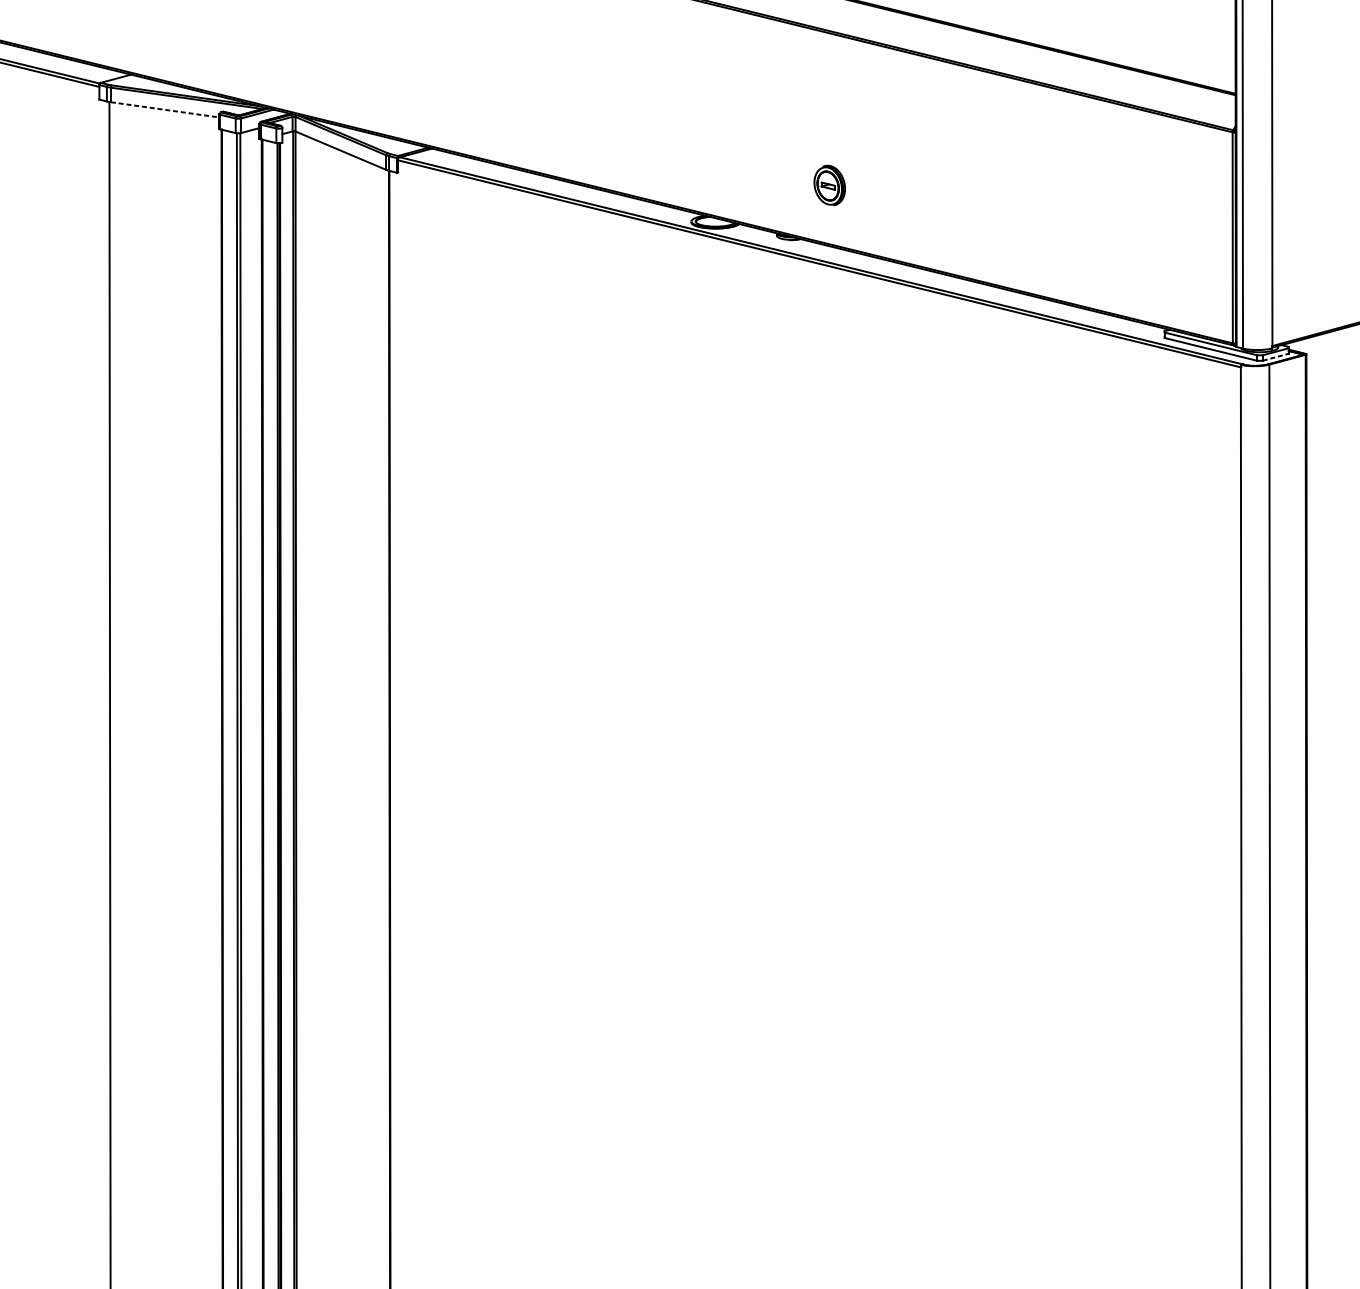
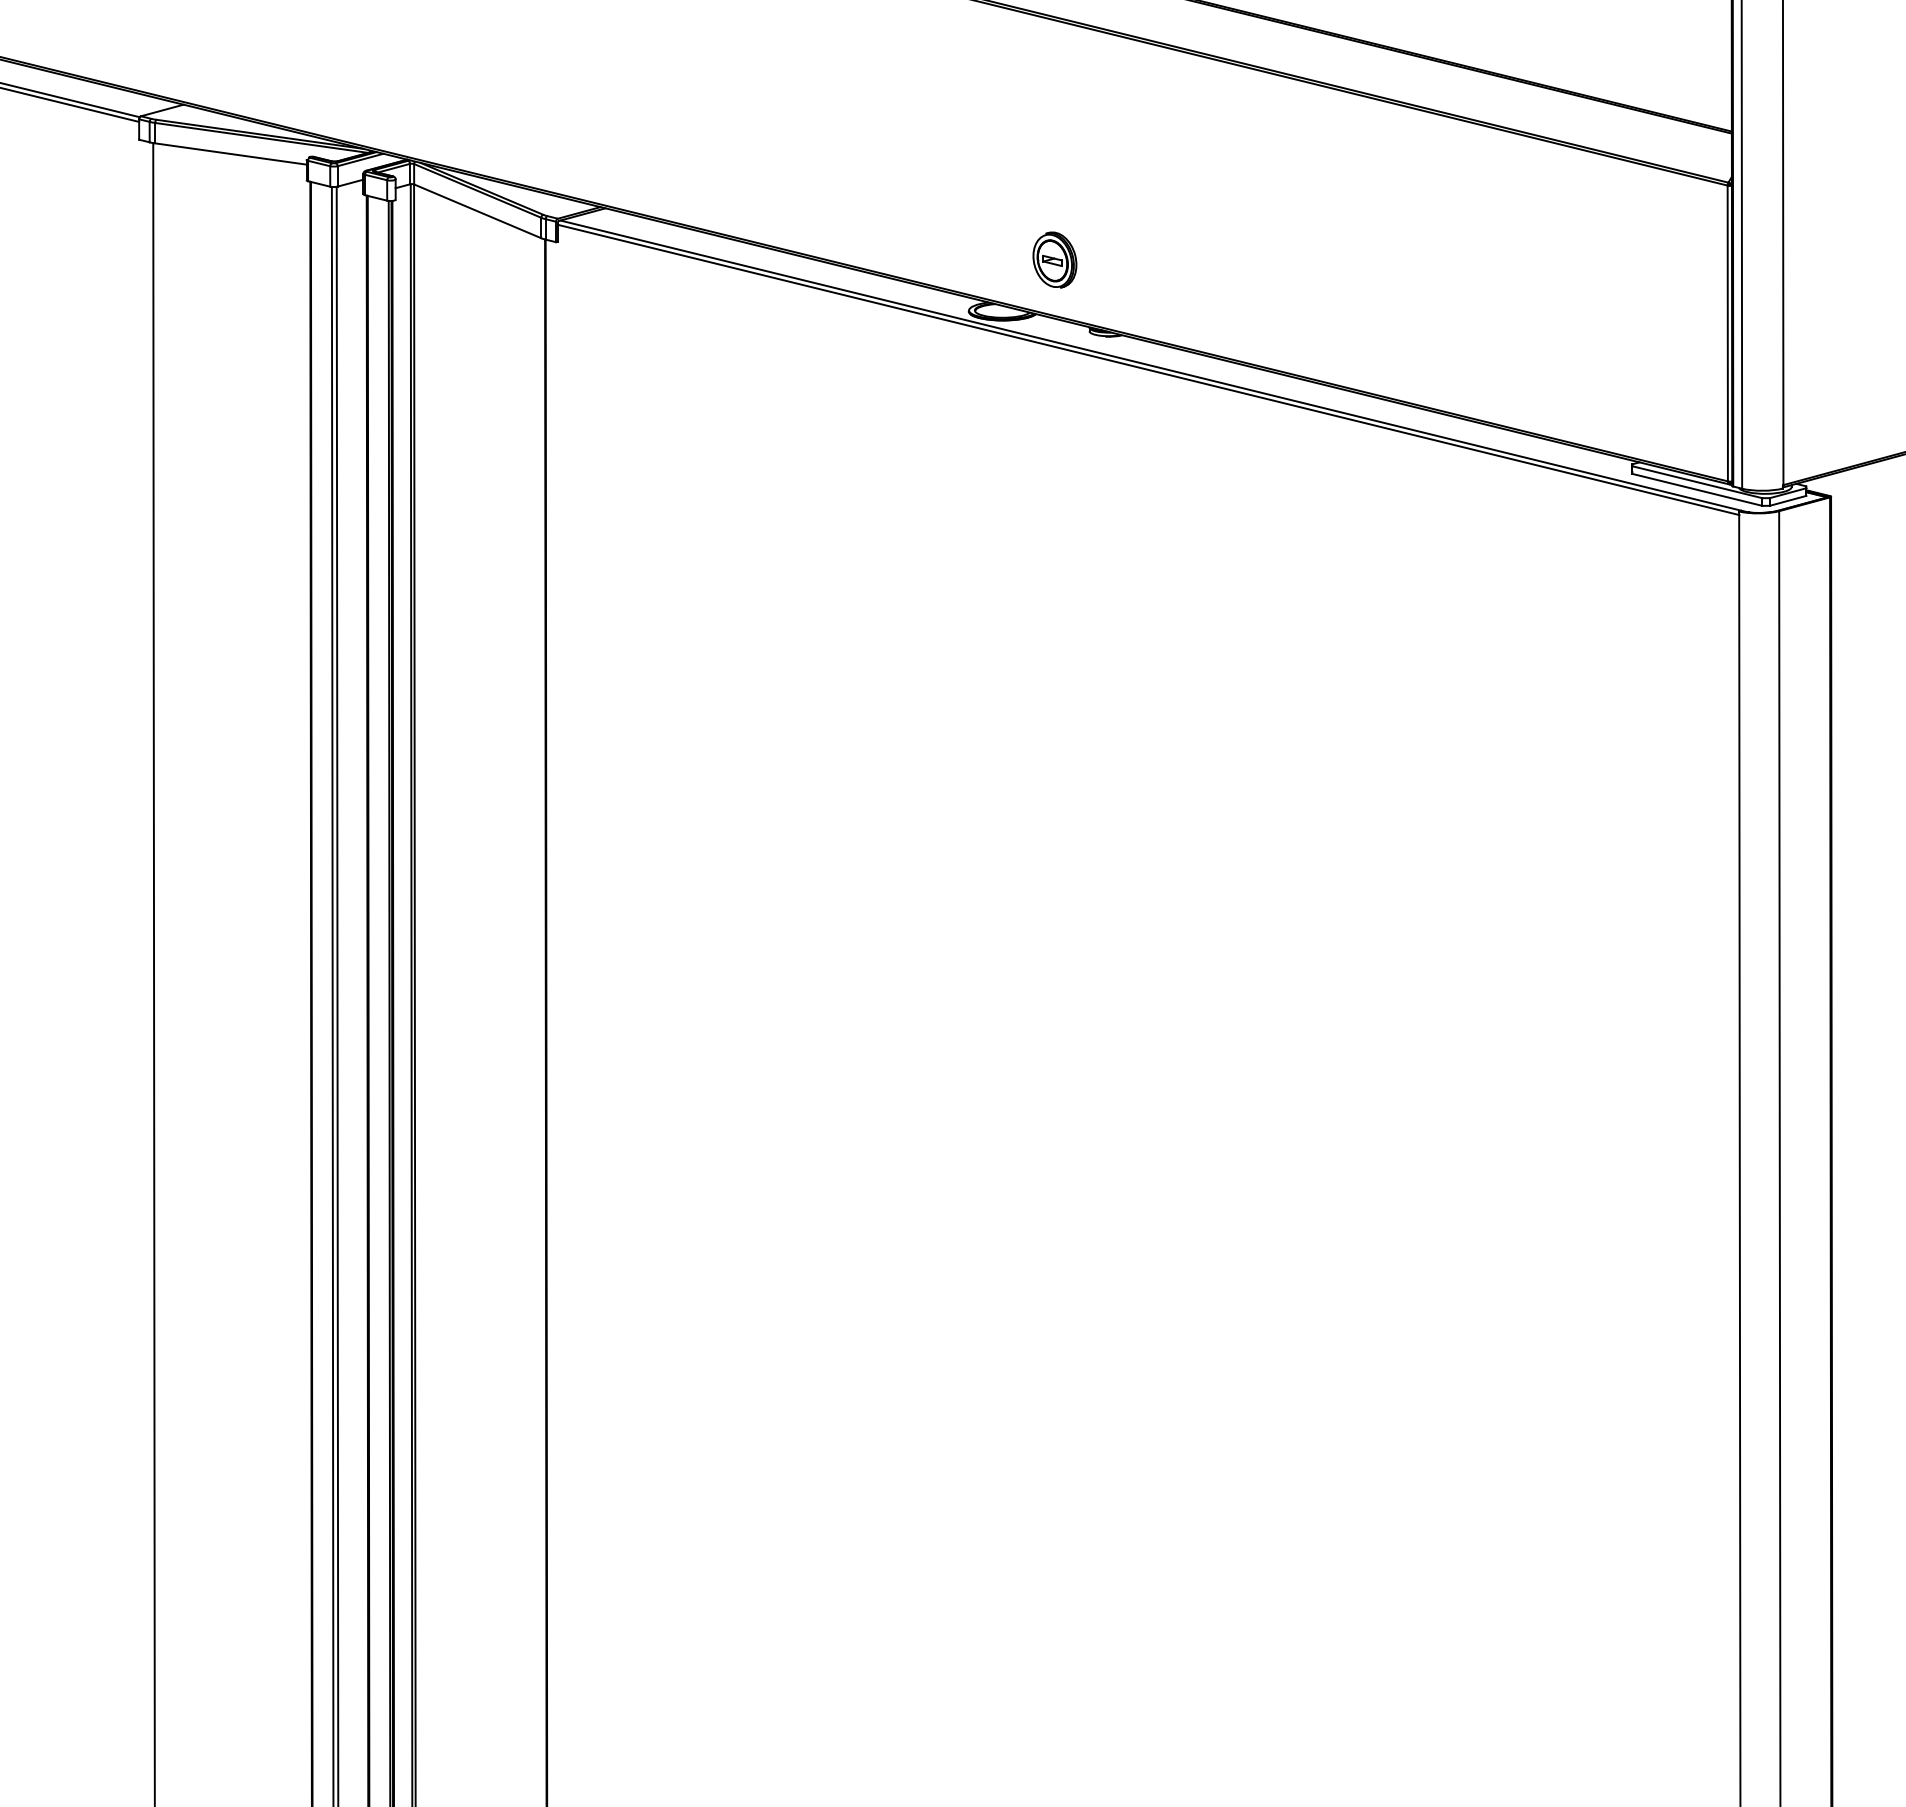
line: (165, 110) -> (231, 154), dashed -> solid
part: (829, 185) -> (1054, 259), moved
line: (1276, 356) -> (1788, 500), dashed -> solid

